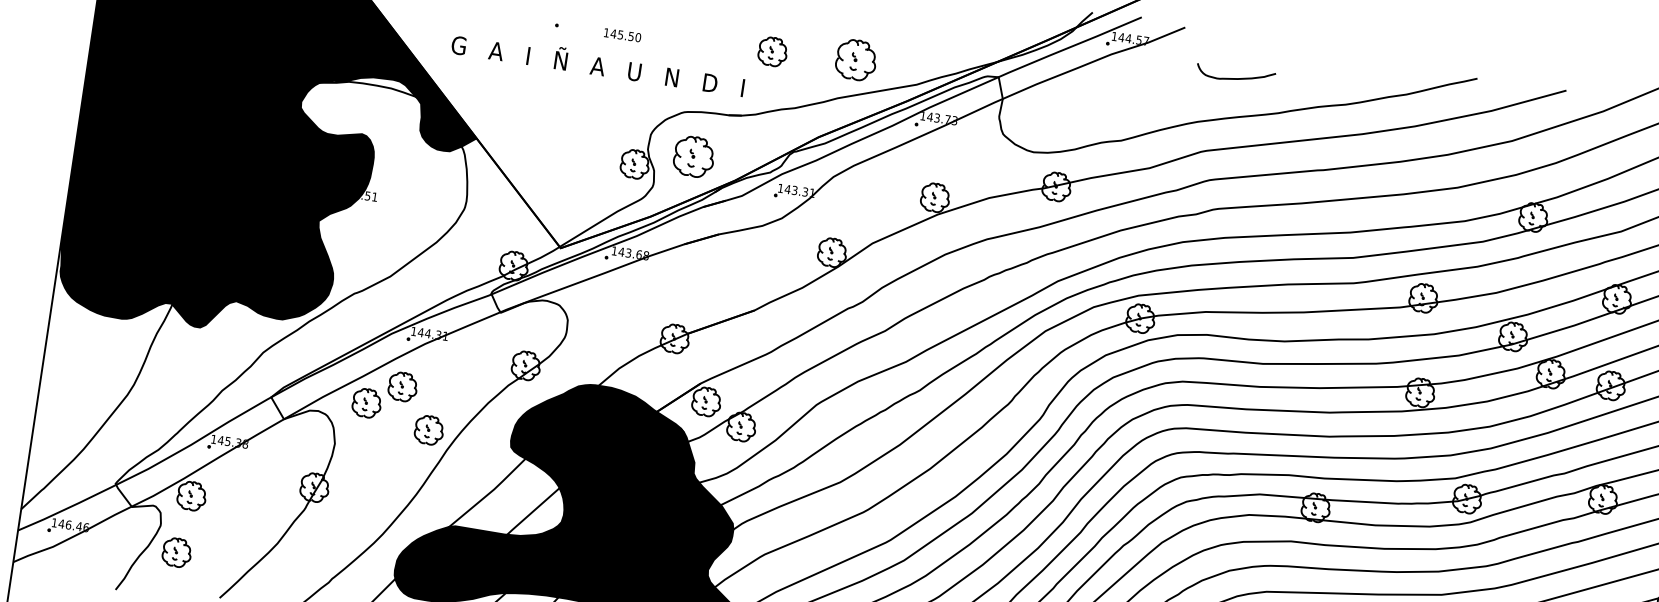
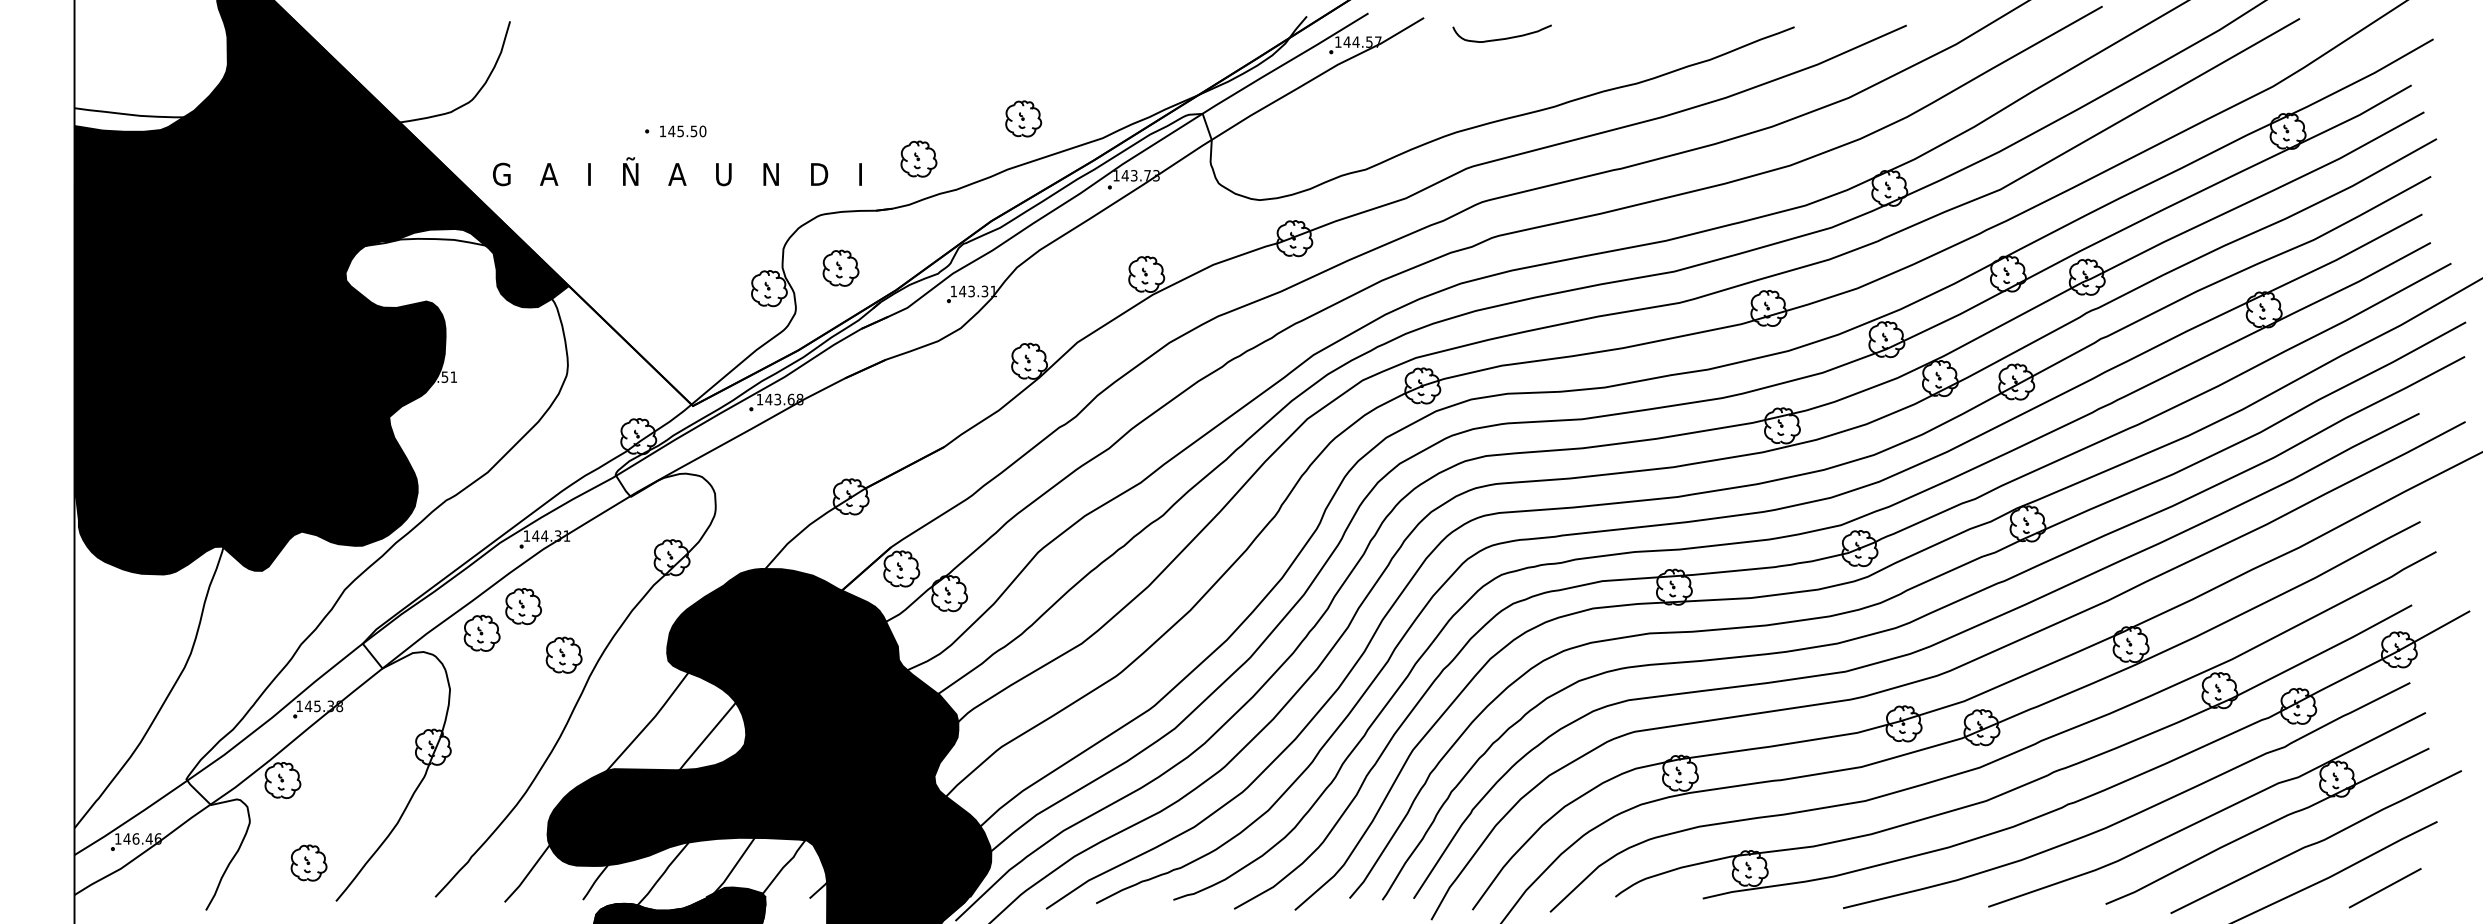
text: (622, 35) -> (683, 131), moved
part: (772, 51) -> (918, 158), moved
part: (856, 59) -> (1023, 118), size x0.71
text: (597, 63) -> (676, 171), moved
curve: (1234, 78) -> (1501, 38), moved
part: (693, 156) -> (840, 267), size x0.71
part: (176, 552) -> (308, 862), moved

